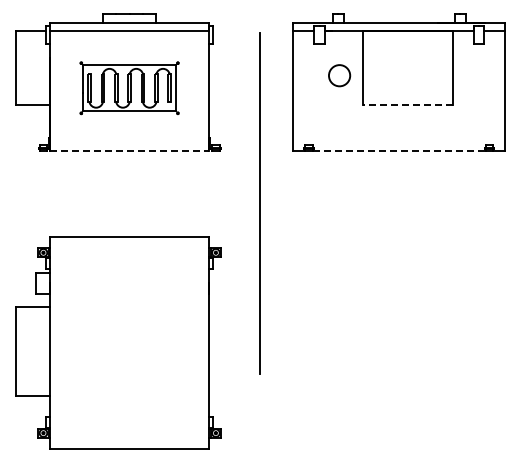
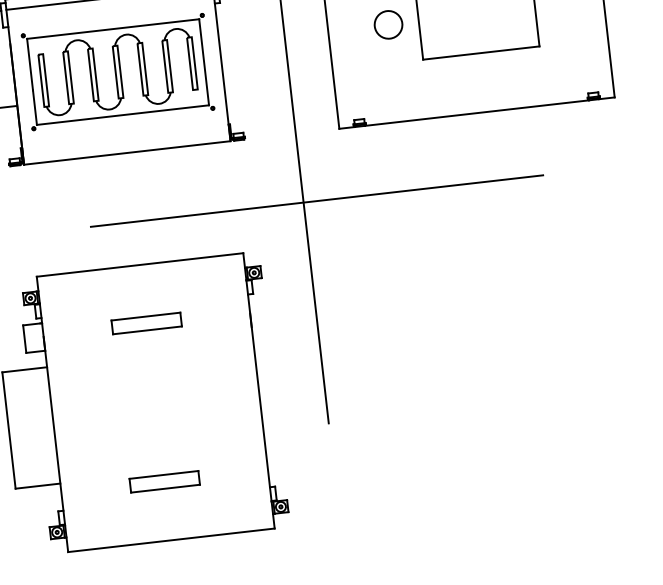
part: (129, 88) -> (117, 72), size x1.43
line: (407, 105) -> (481, 53), dashed -> solid
line: (129, 150) -> (127, 152), dashed -> solid
line: (398, 150) -> (476, 113), dashed -> solid
line: (269, 203) -> (316, 201), added
part: (129, 281) -> (146, 322), added
part: (129, 403) -> (164, 481), added

